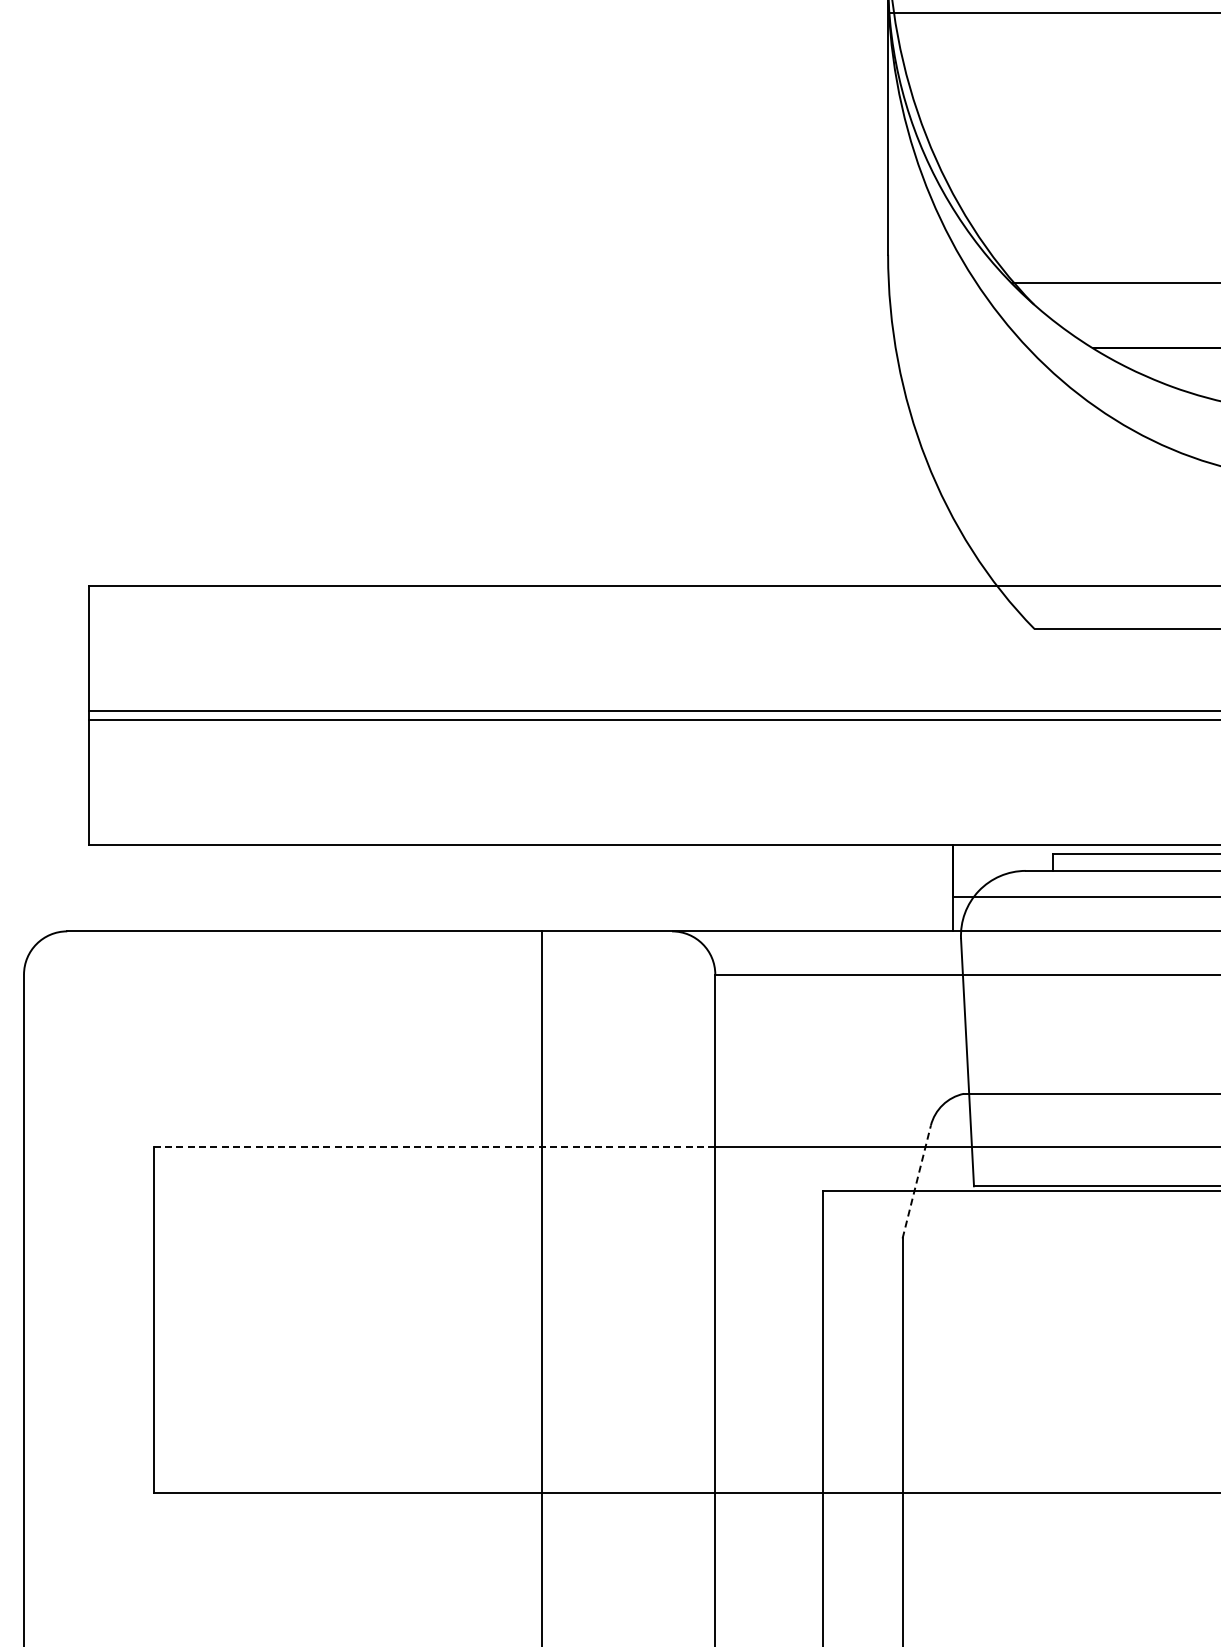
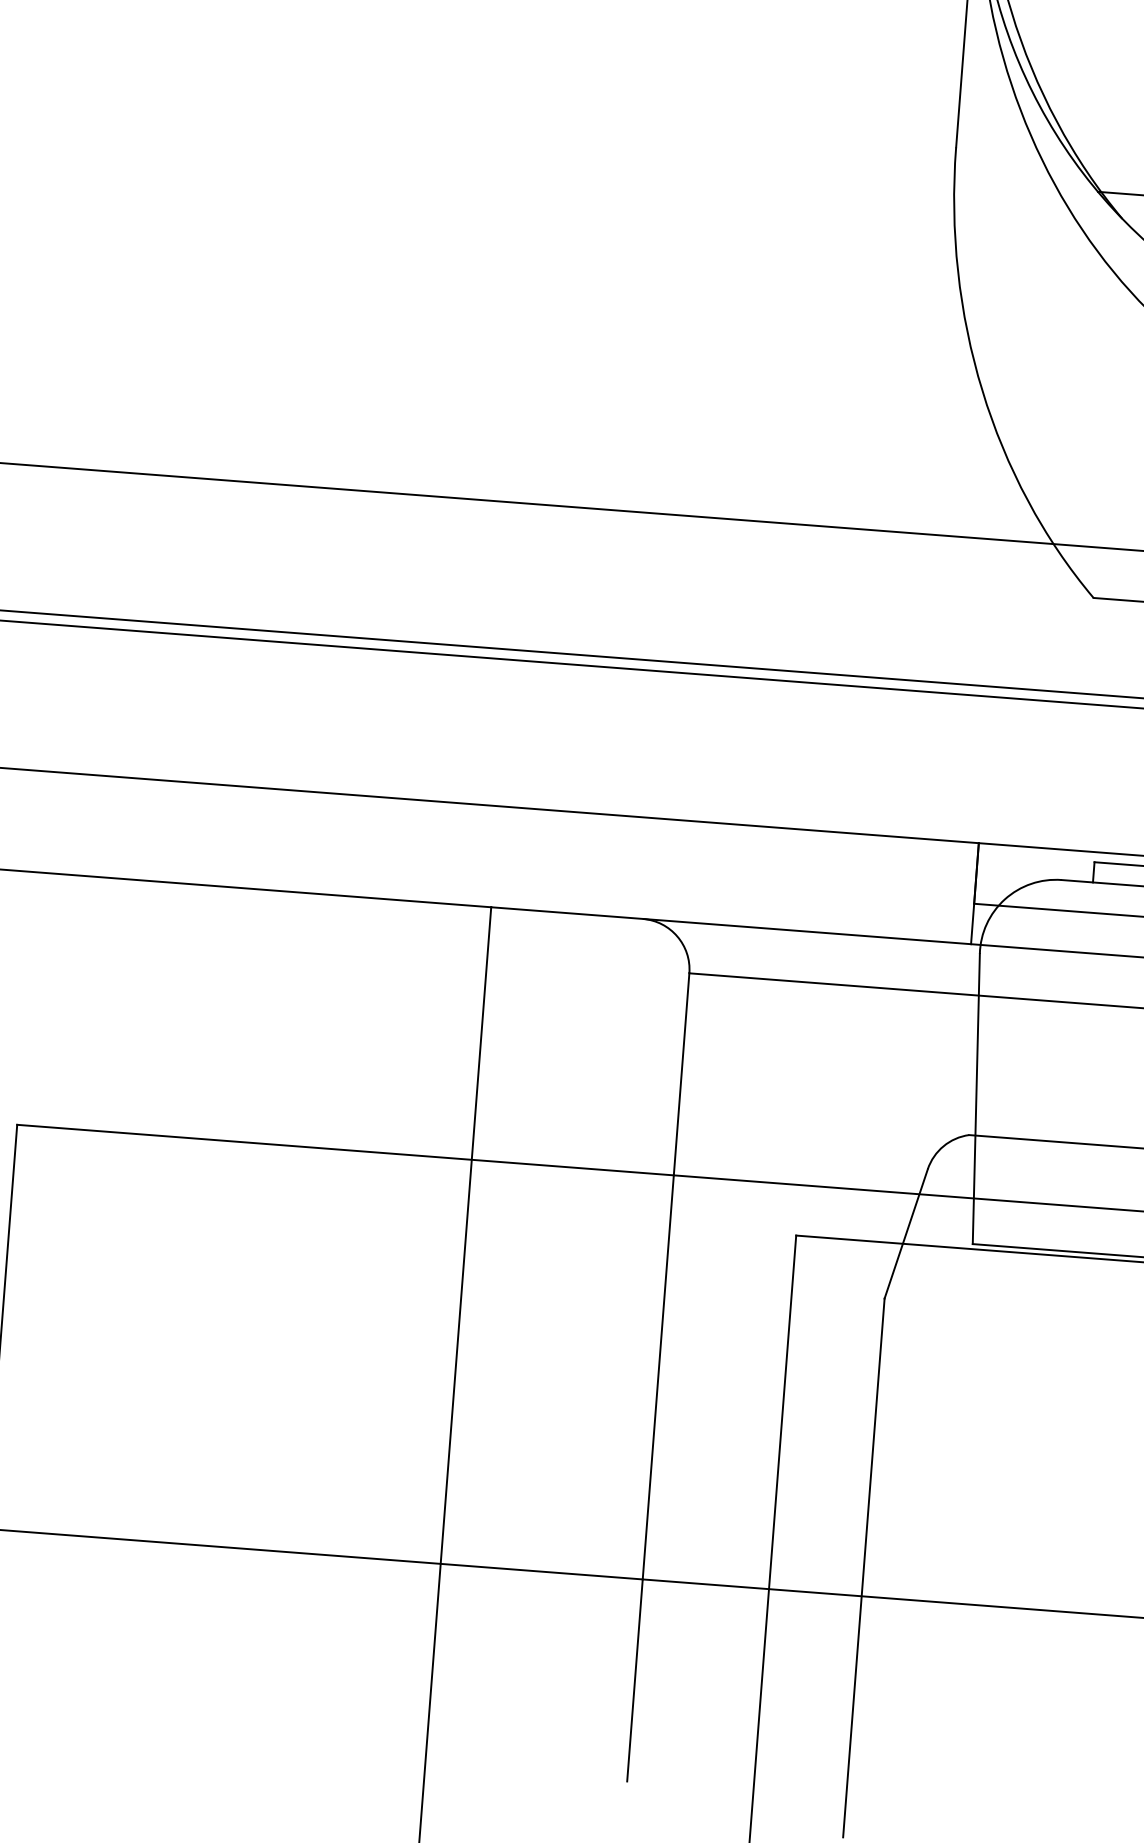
line: (434, 1147) -> (345, 1150), dashed -> solid
line: (916, 1181) -> (905, 1233), dashed -> solid

